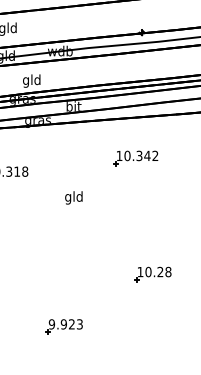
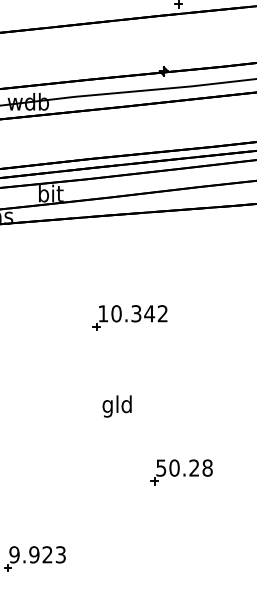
part: (135, 158) -> (129, 317), moved
text: (73, 197) -> (116, 405), moved
text: (140, 272) -> (161, 468), 10.28 -> 50.28

